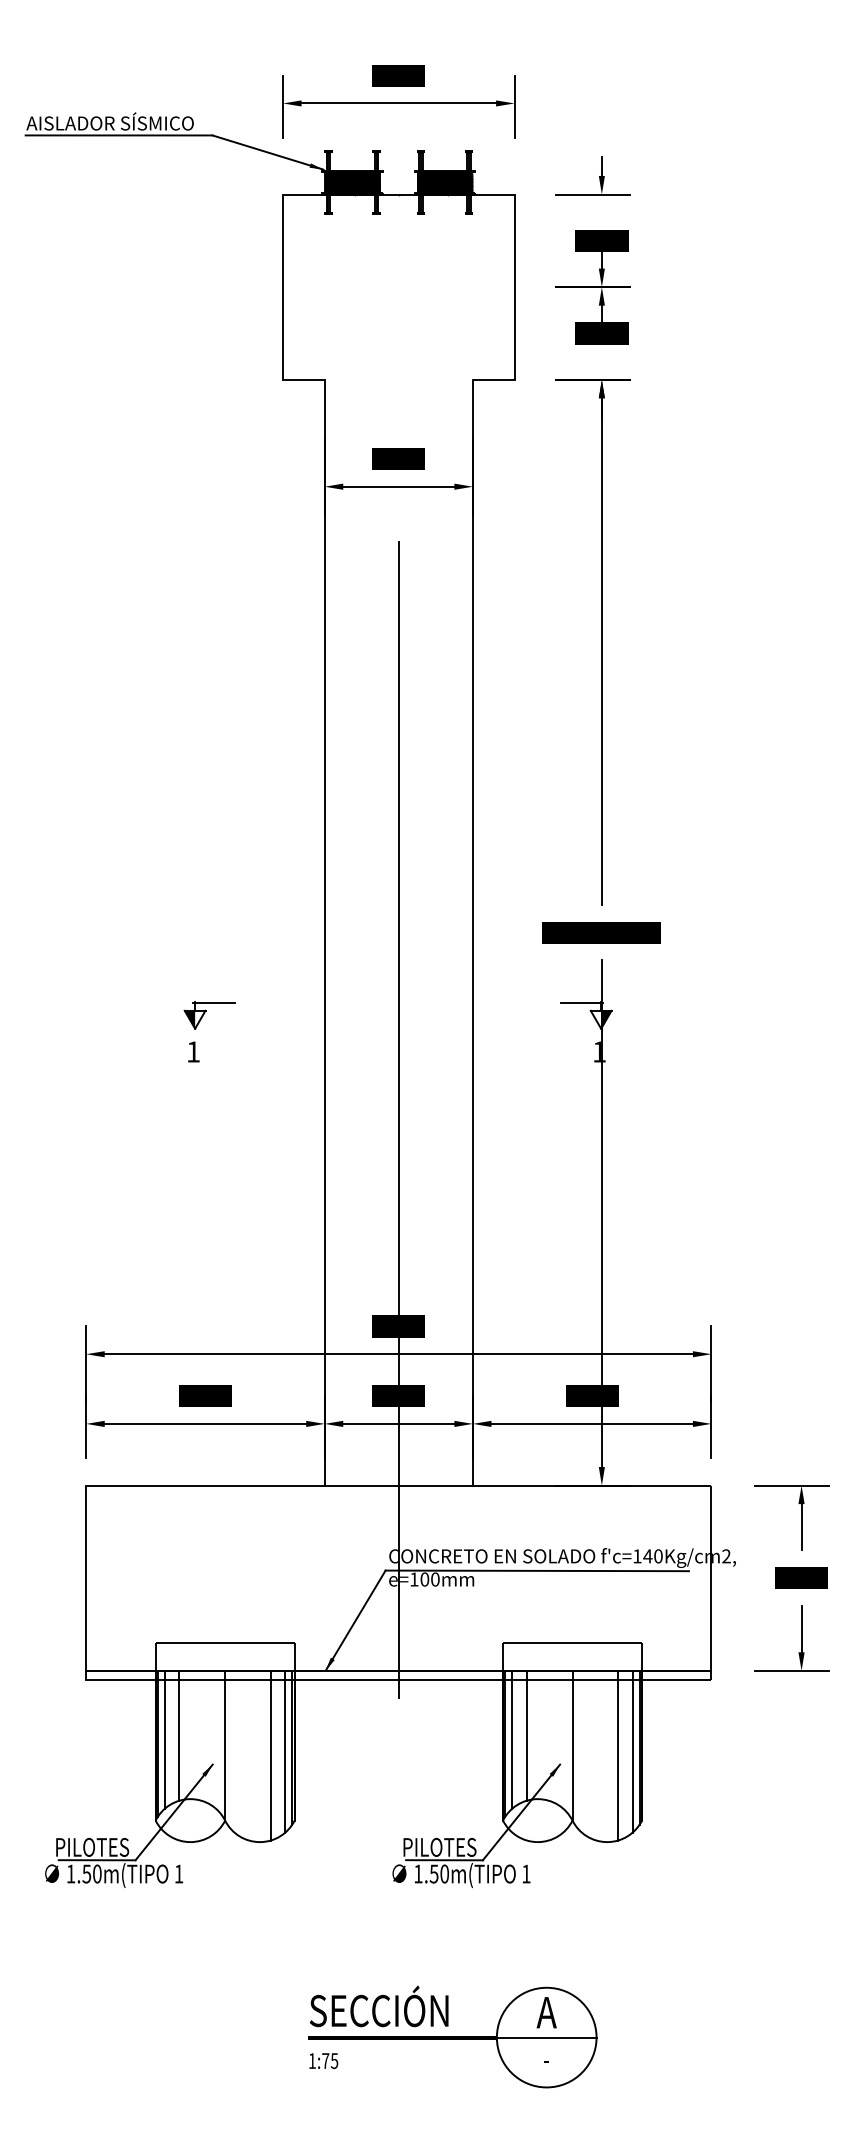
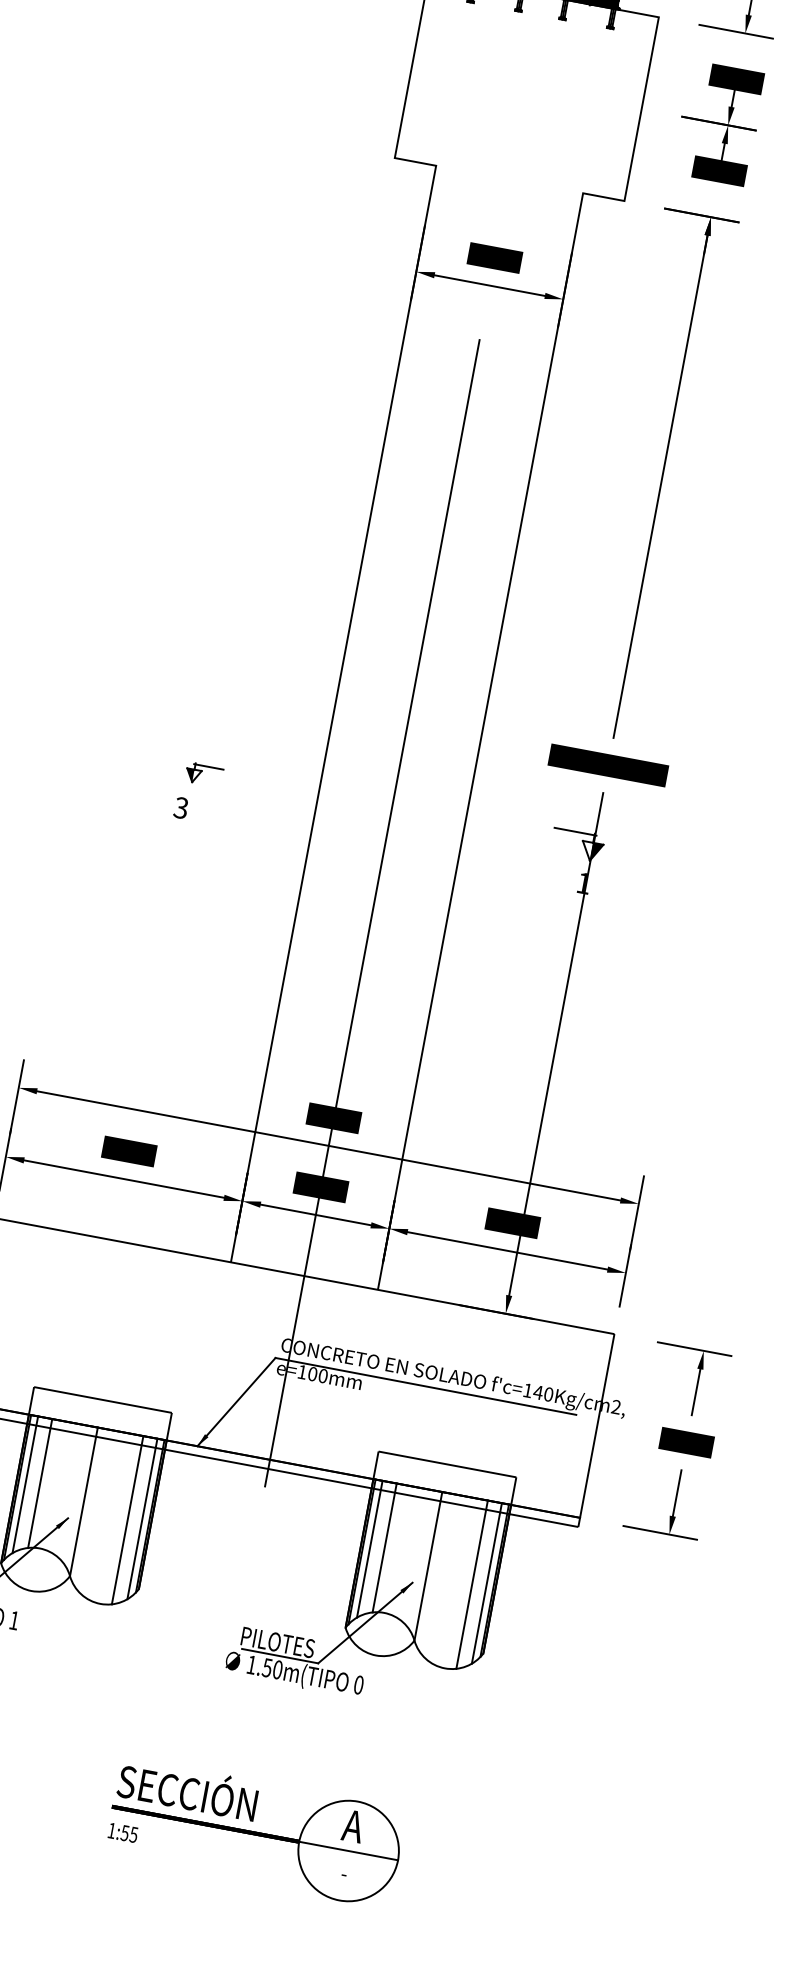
part: (209, 1015) -> (203, 774), size x0.7
text: (192, 1051) -> (180, 807), 1 -> 3
text: (526, 1873) -> (359, 1684), 1 -> 0
text: (325, 2061) -> (124, 1833), 1:75 -> 1:55

